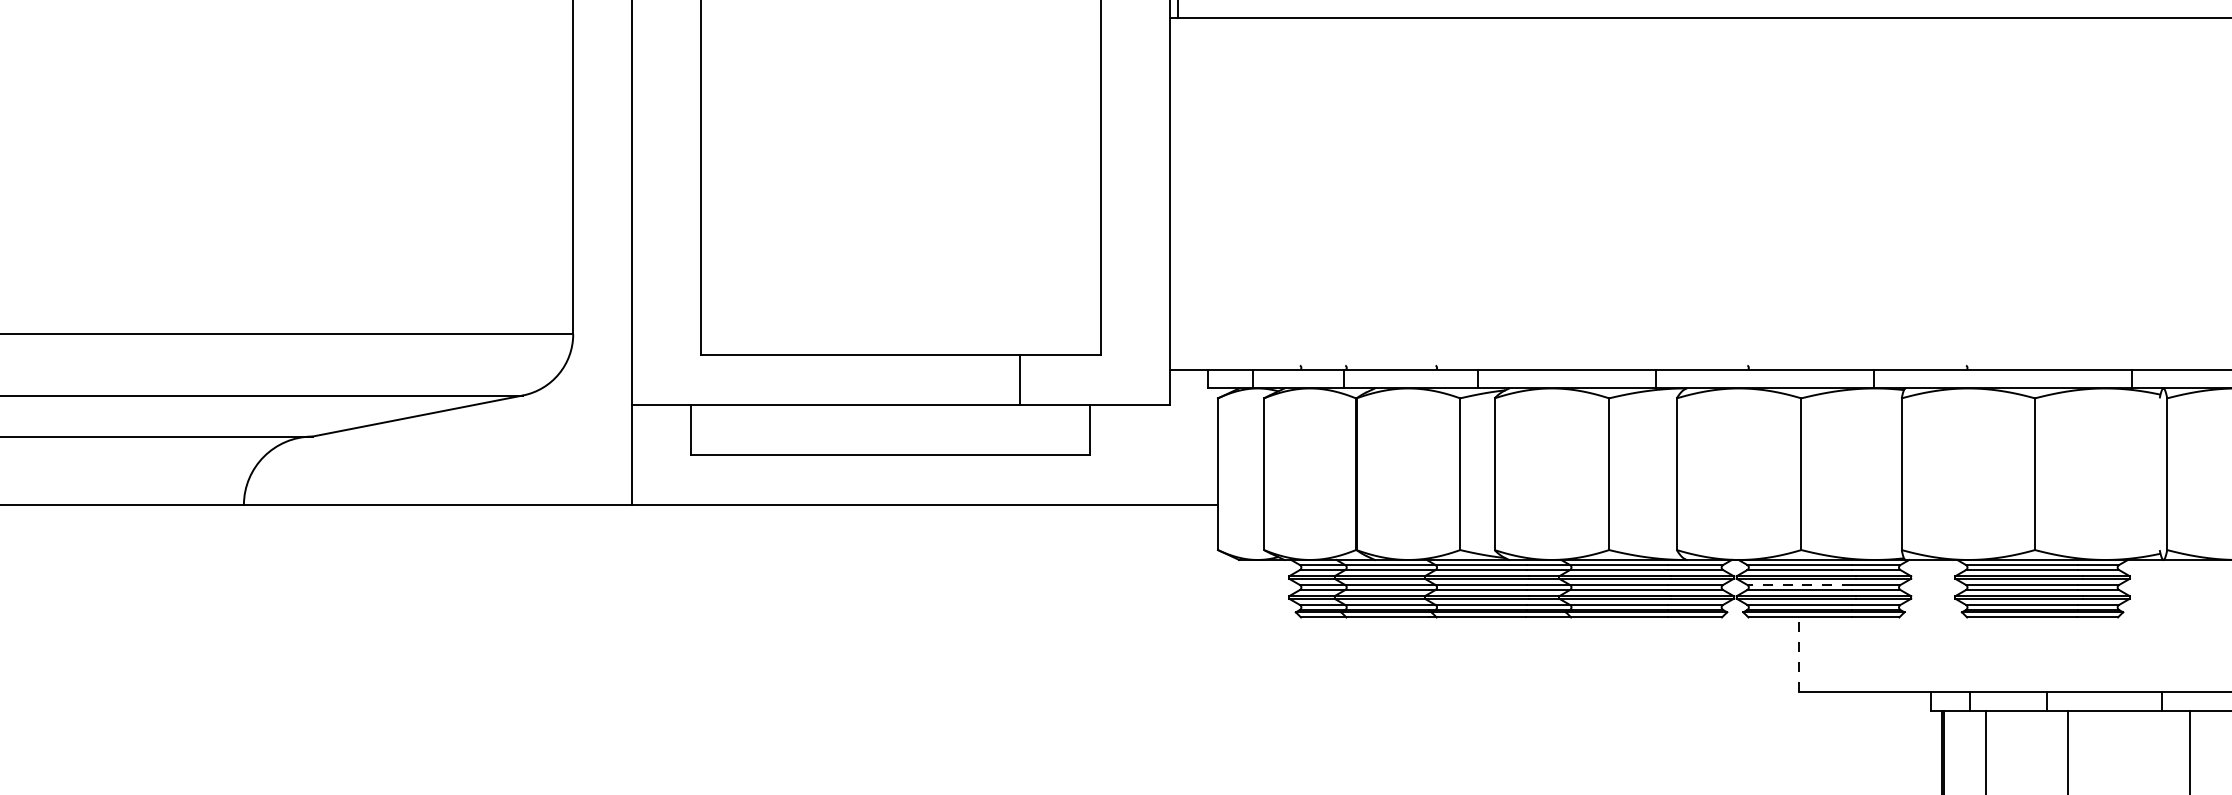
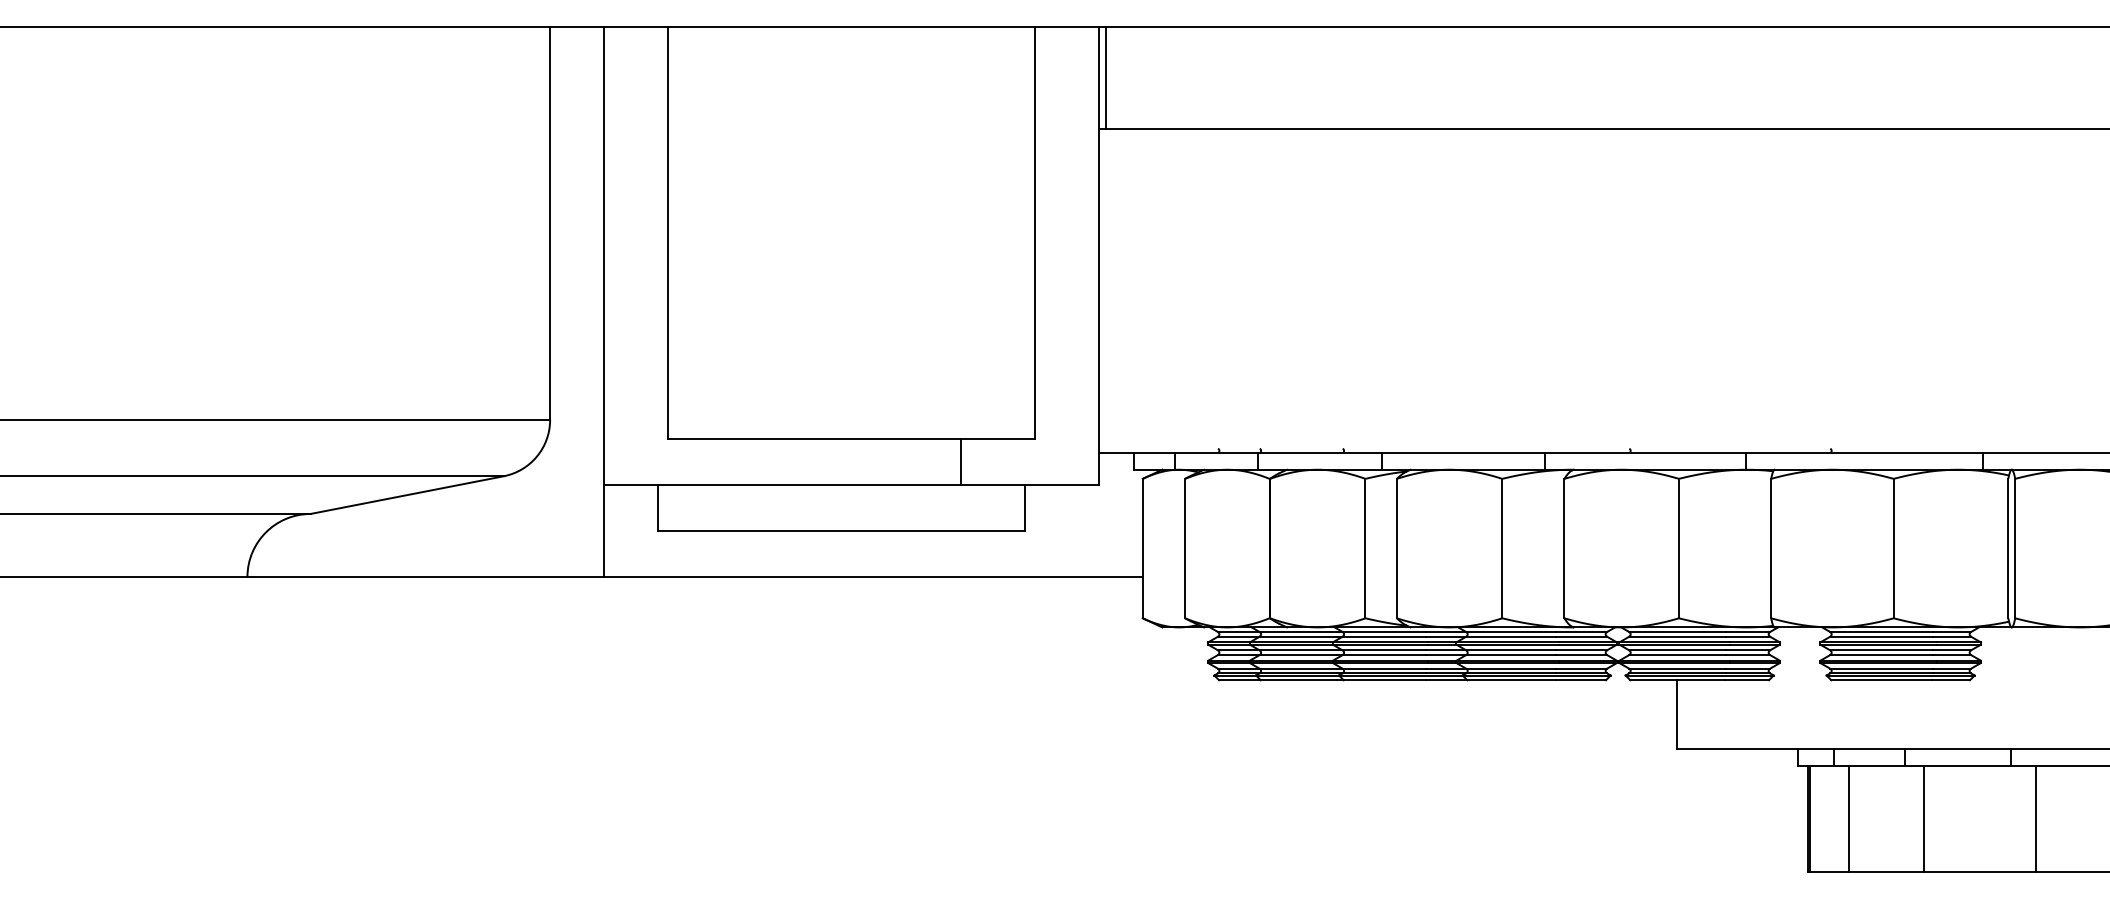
line: (2159, 474) -> (2008, 548), added
line: (1799, 585) -> (1677, 650), dashed -> solid
line: (1798, 654) -> (1676, 714), dashed -> solid

